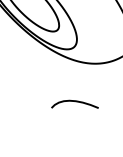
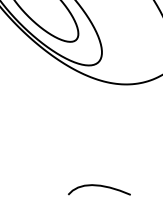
curve: (75, 102) -> (100, 187), moved

